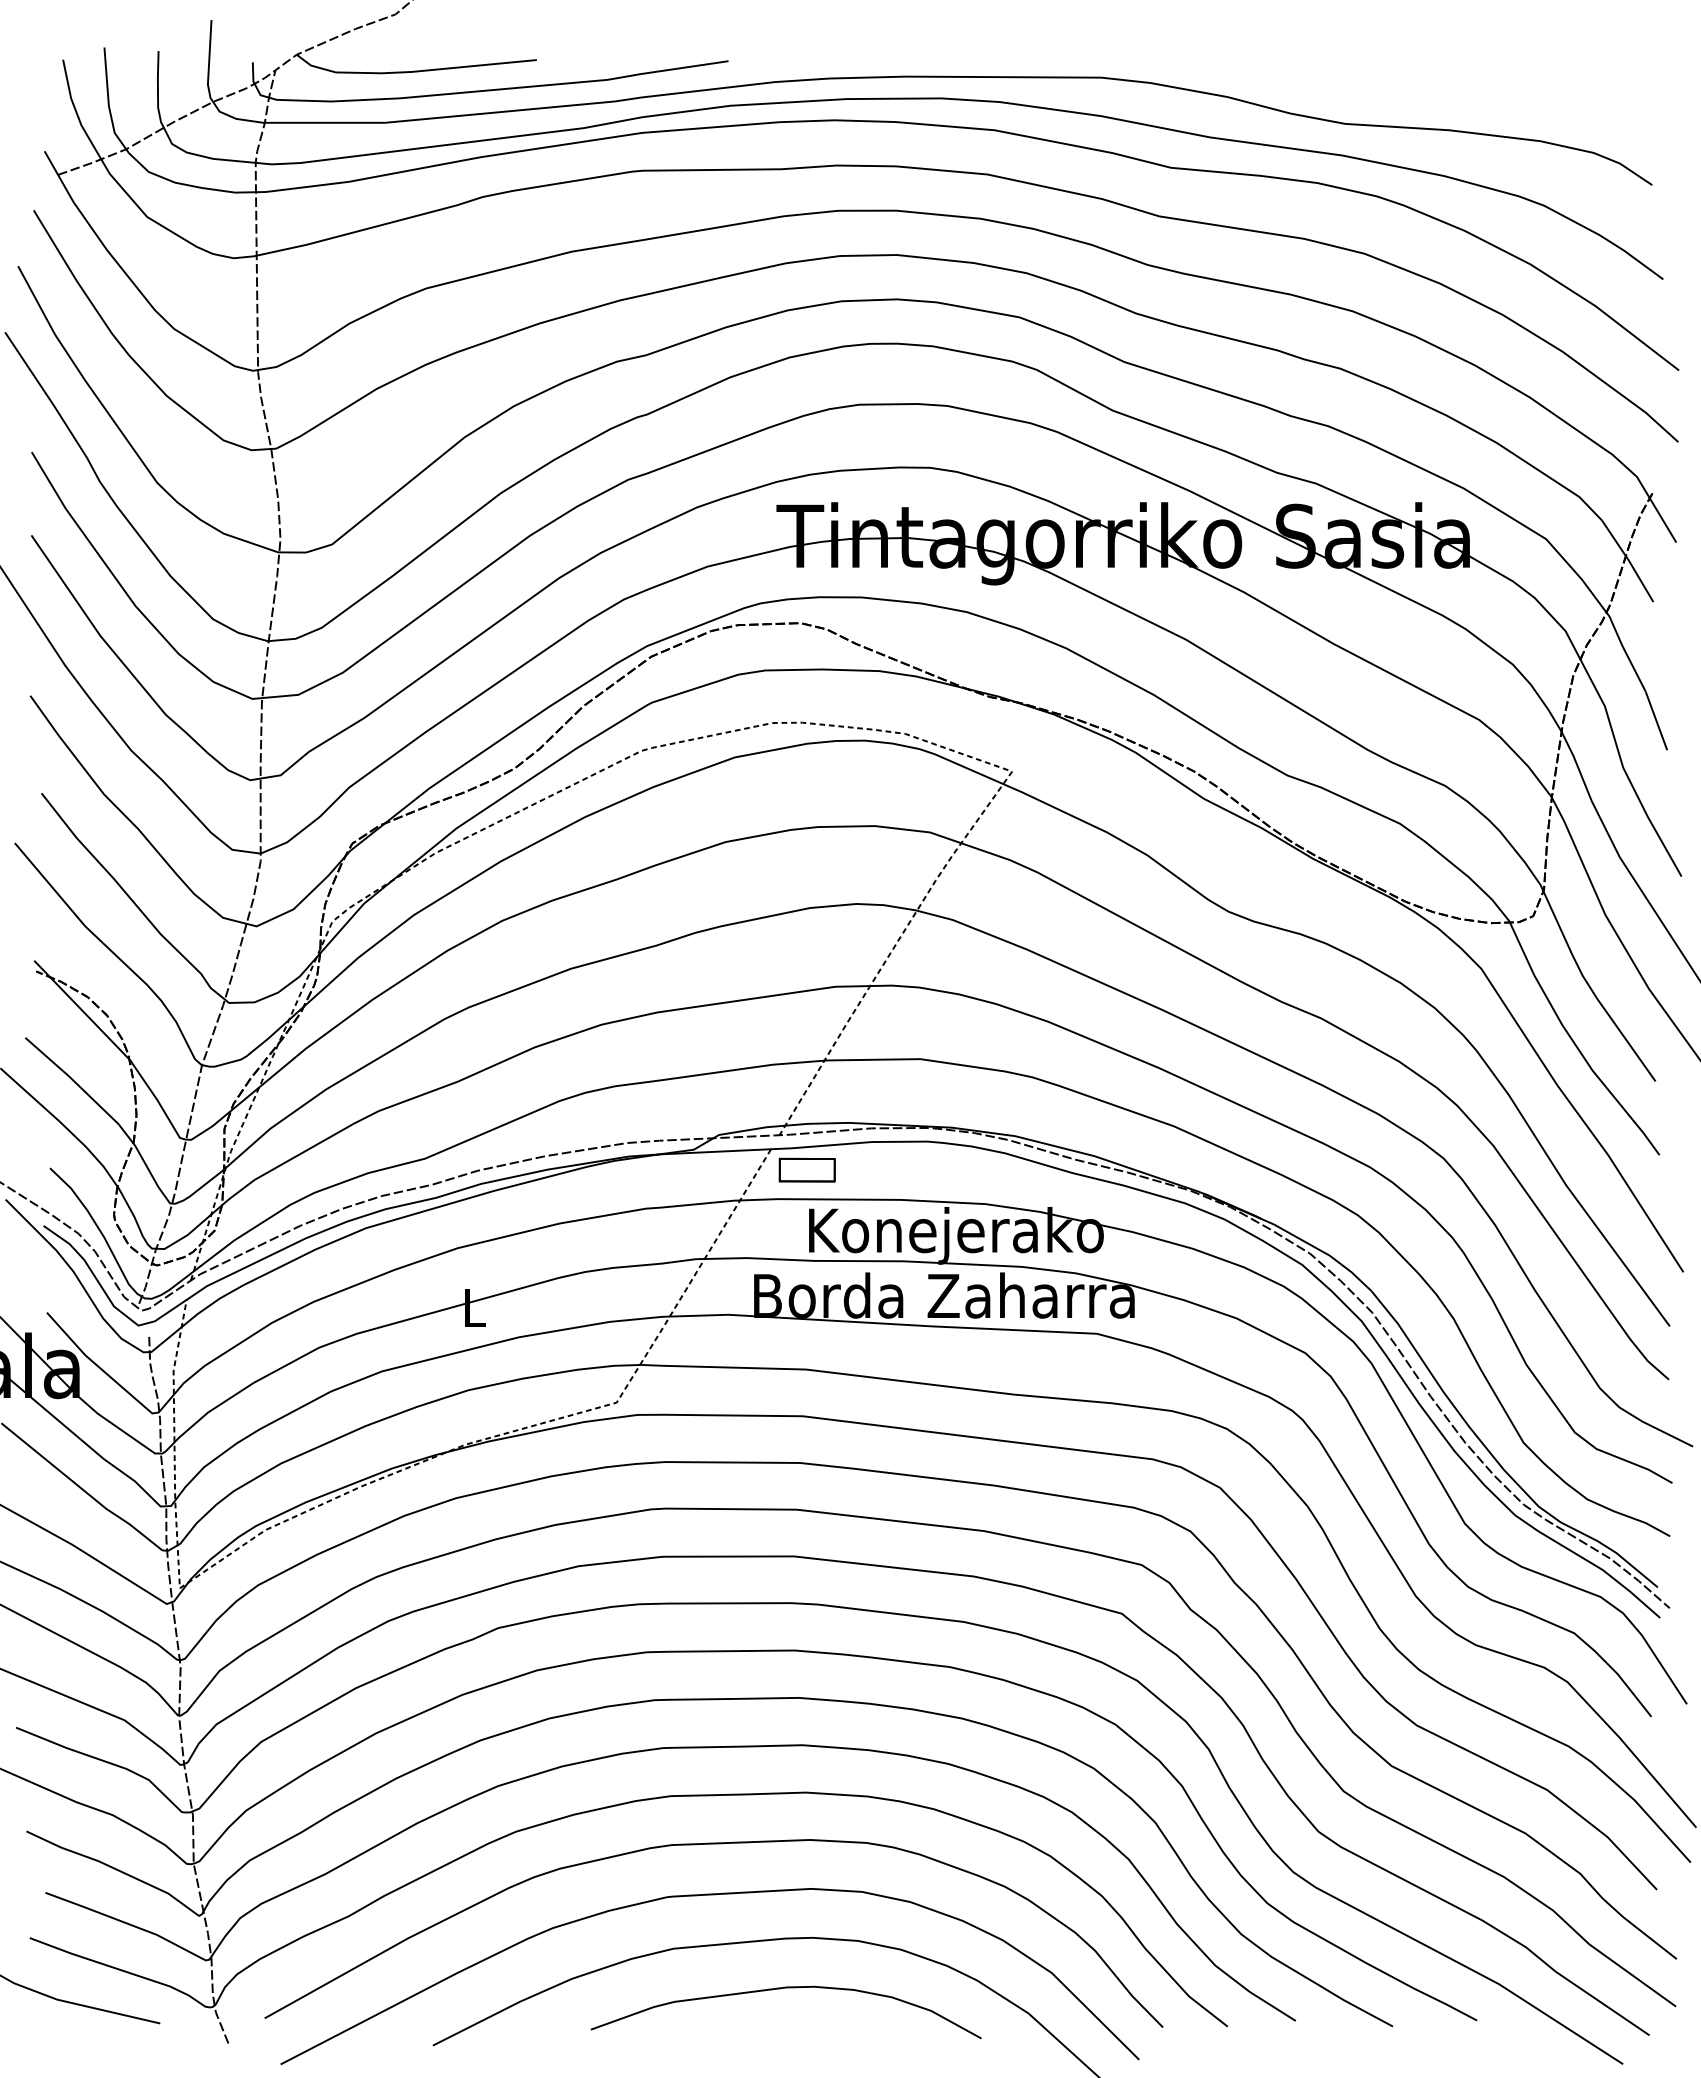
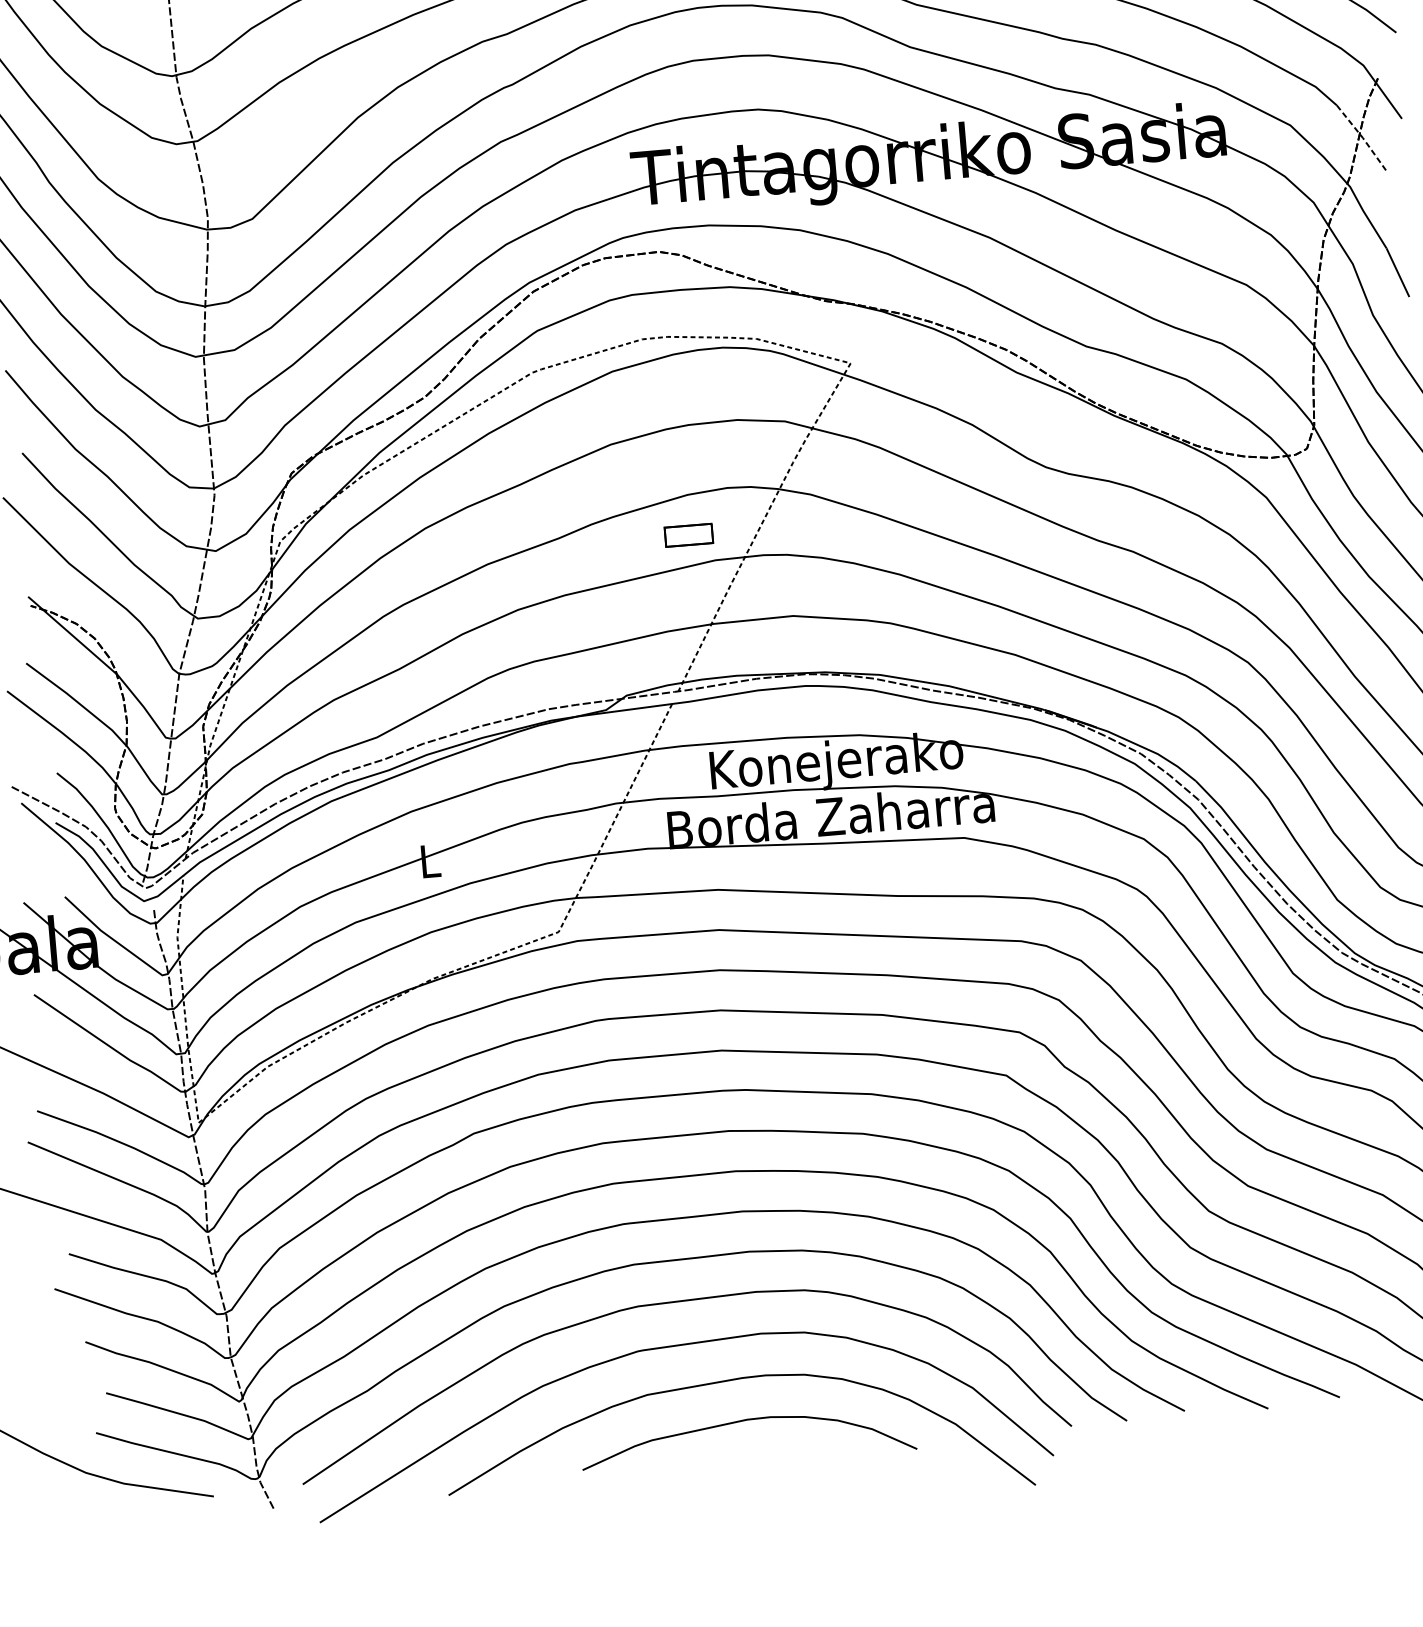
line: (1629, 561) -> (1363, 138), solid -> dashed
part: (806, 1169) -> (688, 534), moved

